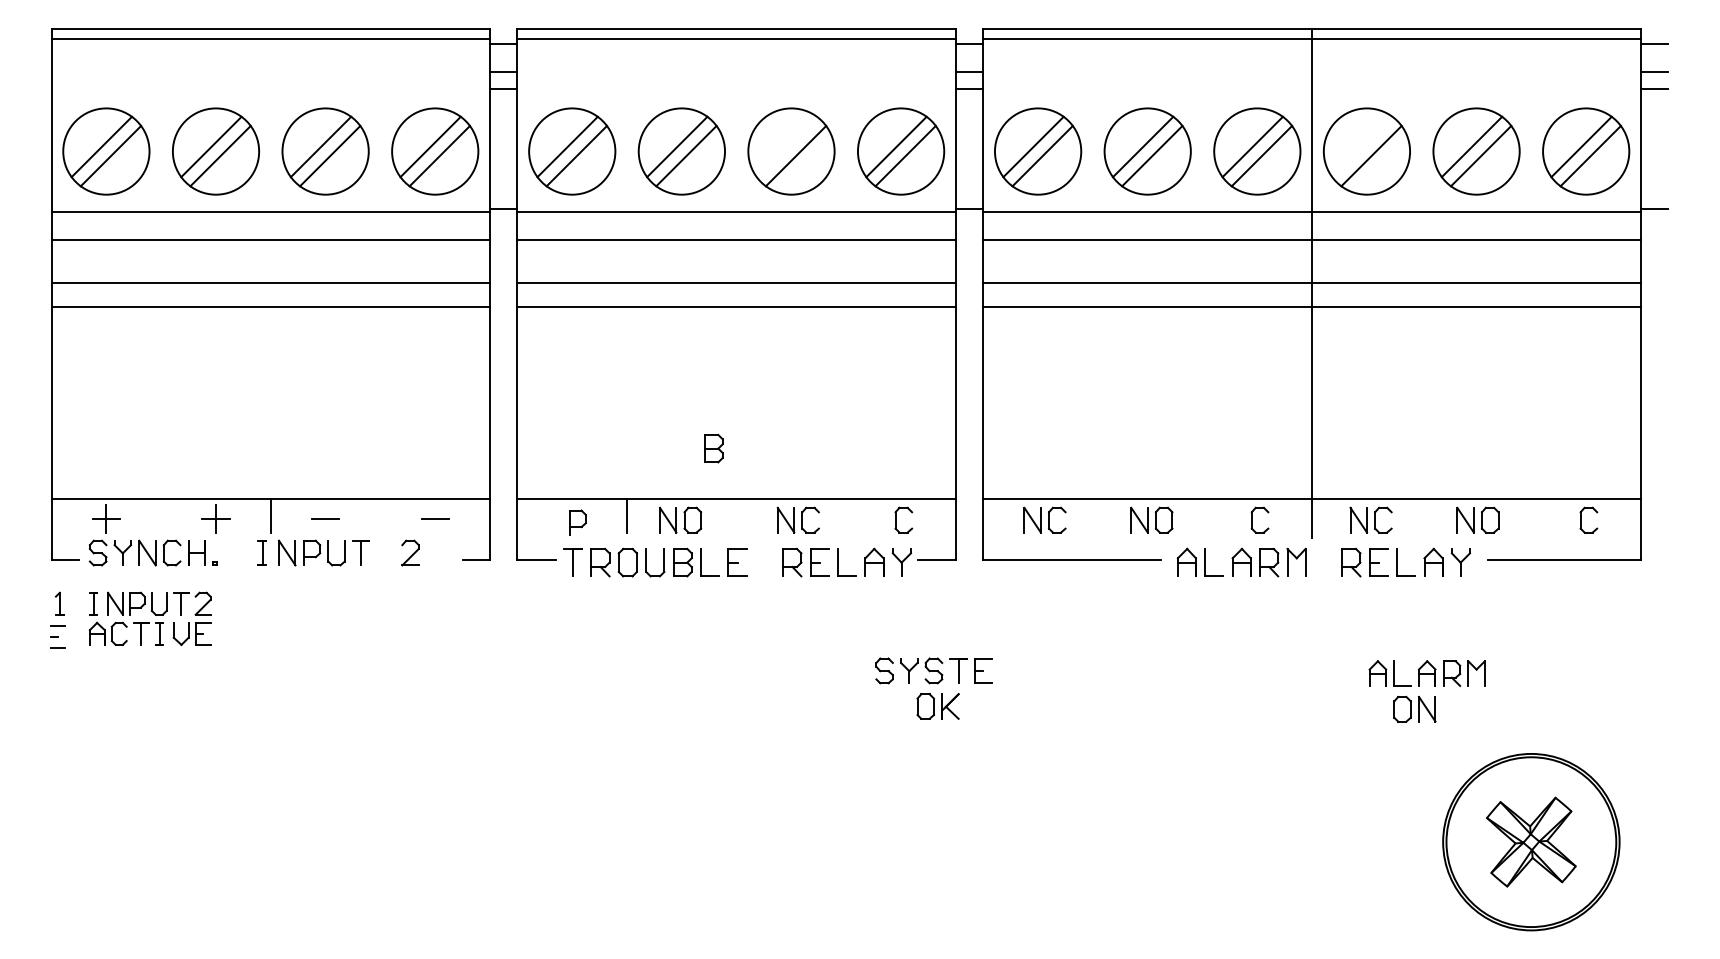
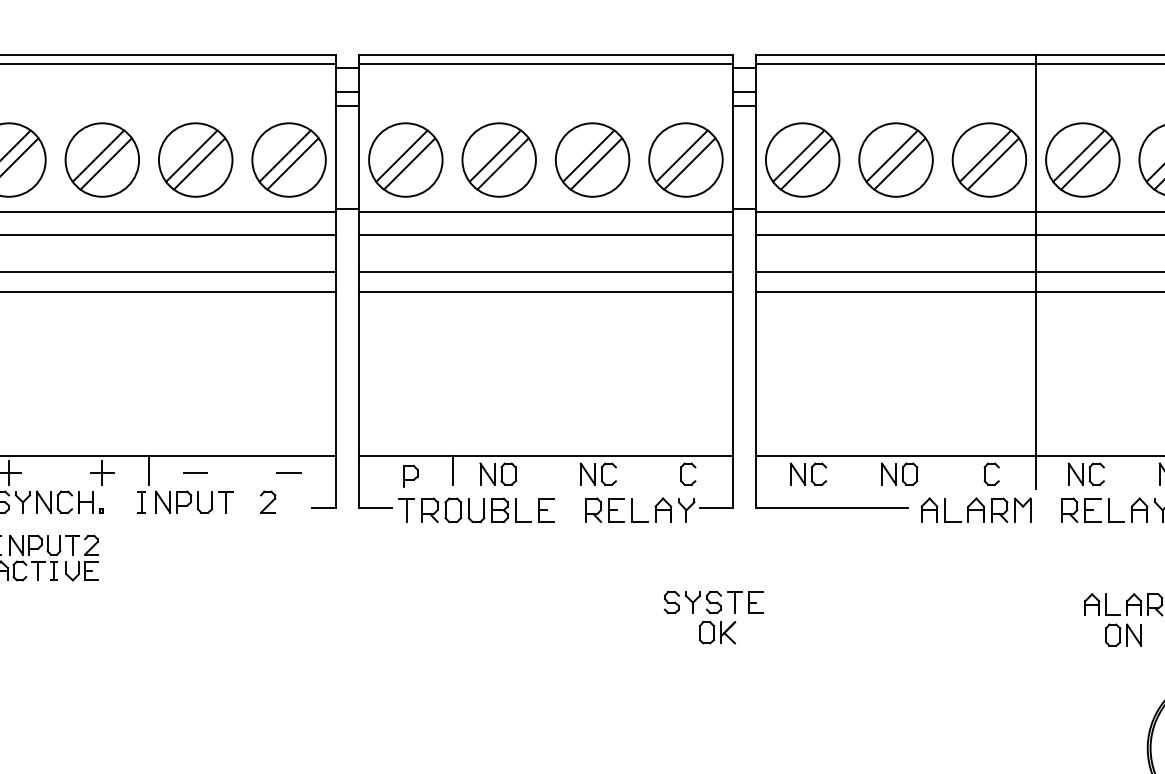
line: (786, 146) -> (588, 155), added
line: (1362, 146) -> (1079, 155), added
part: (713, 448) -> (526, 413), removed

